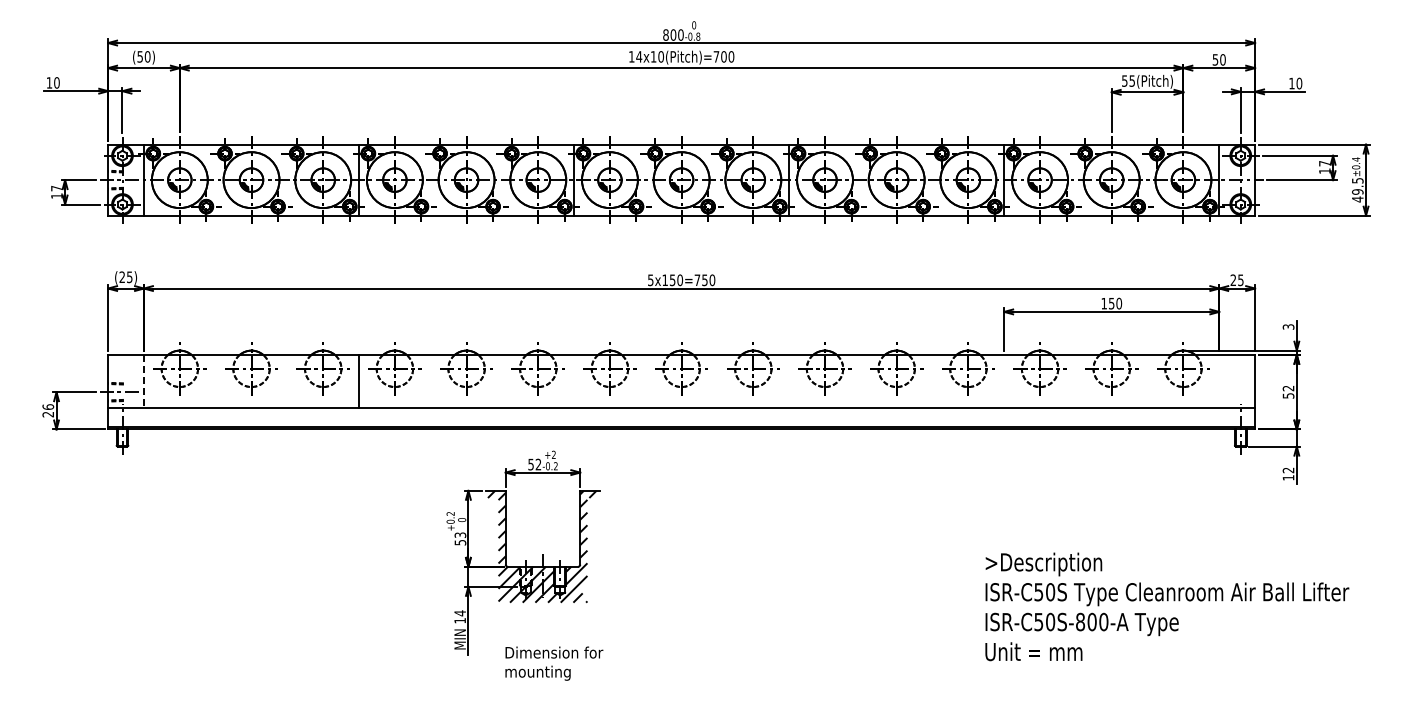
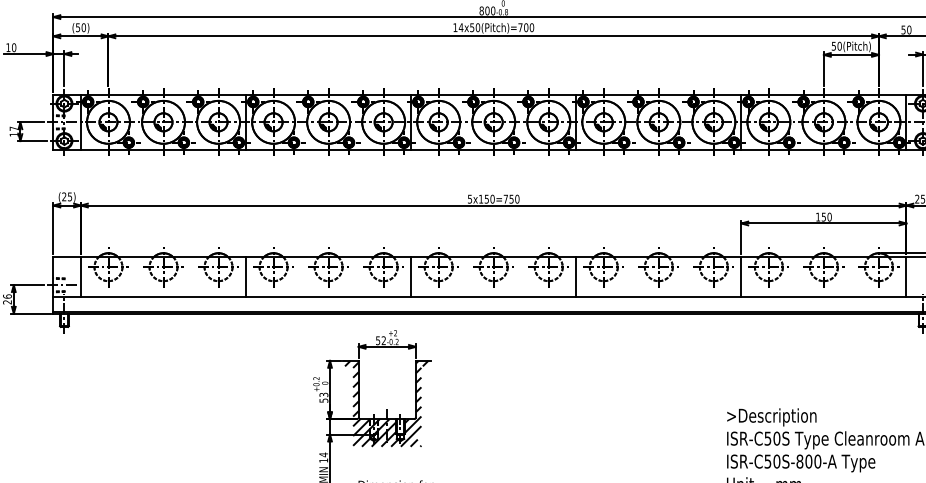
text: (653, 56) -> (472, 27), 14x10(Pitch)=700 -> 14x50(Pitch)=700
text: (1132, 80) -> (839, 45), 55(Pitch) -> 50(Pitch)
line: (574, 380) -> (411, 276), added
line: (789, 380) -> (576, 276), added
line: (1004, 380) -> (741, 276), added
line: (1219, 380) -> (906, 276), added
line: (144, 381) -> (81, 276), dashed -> solid

